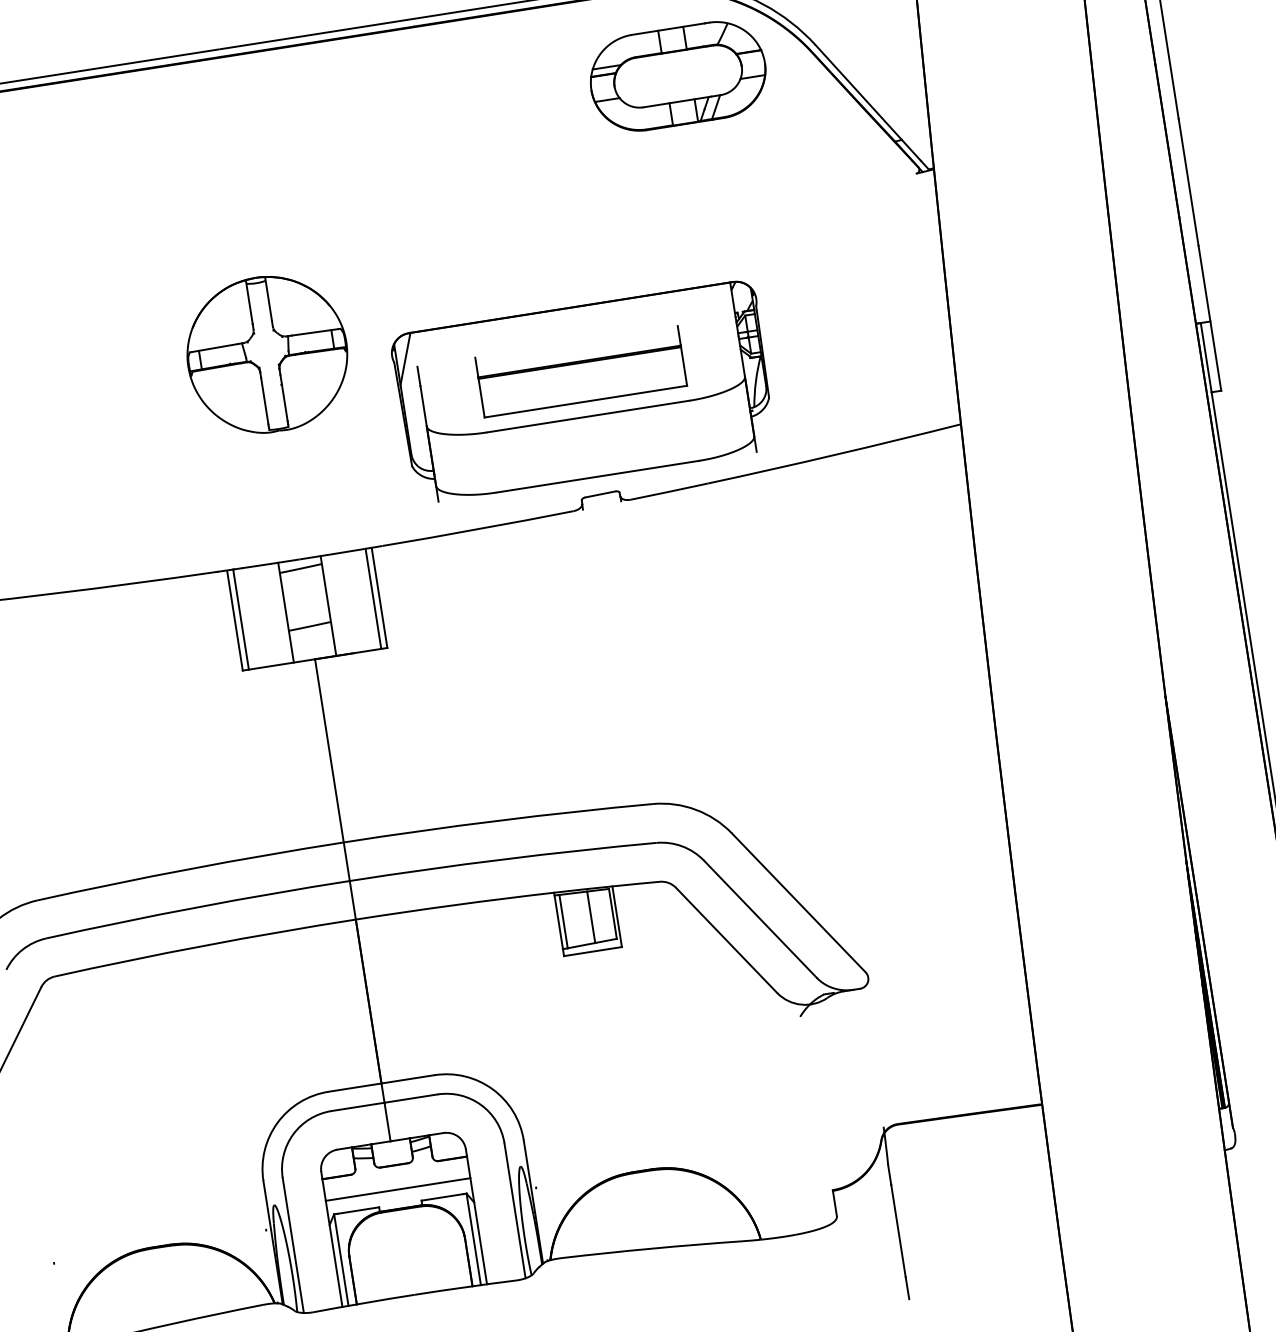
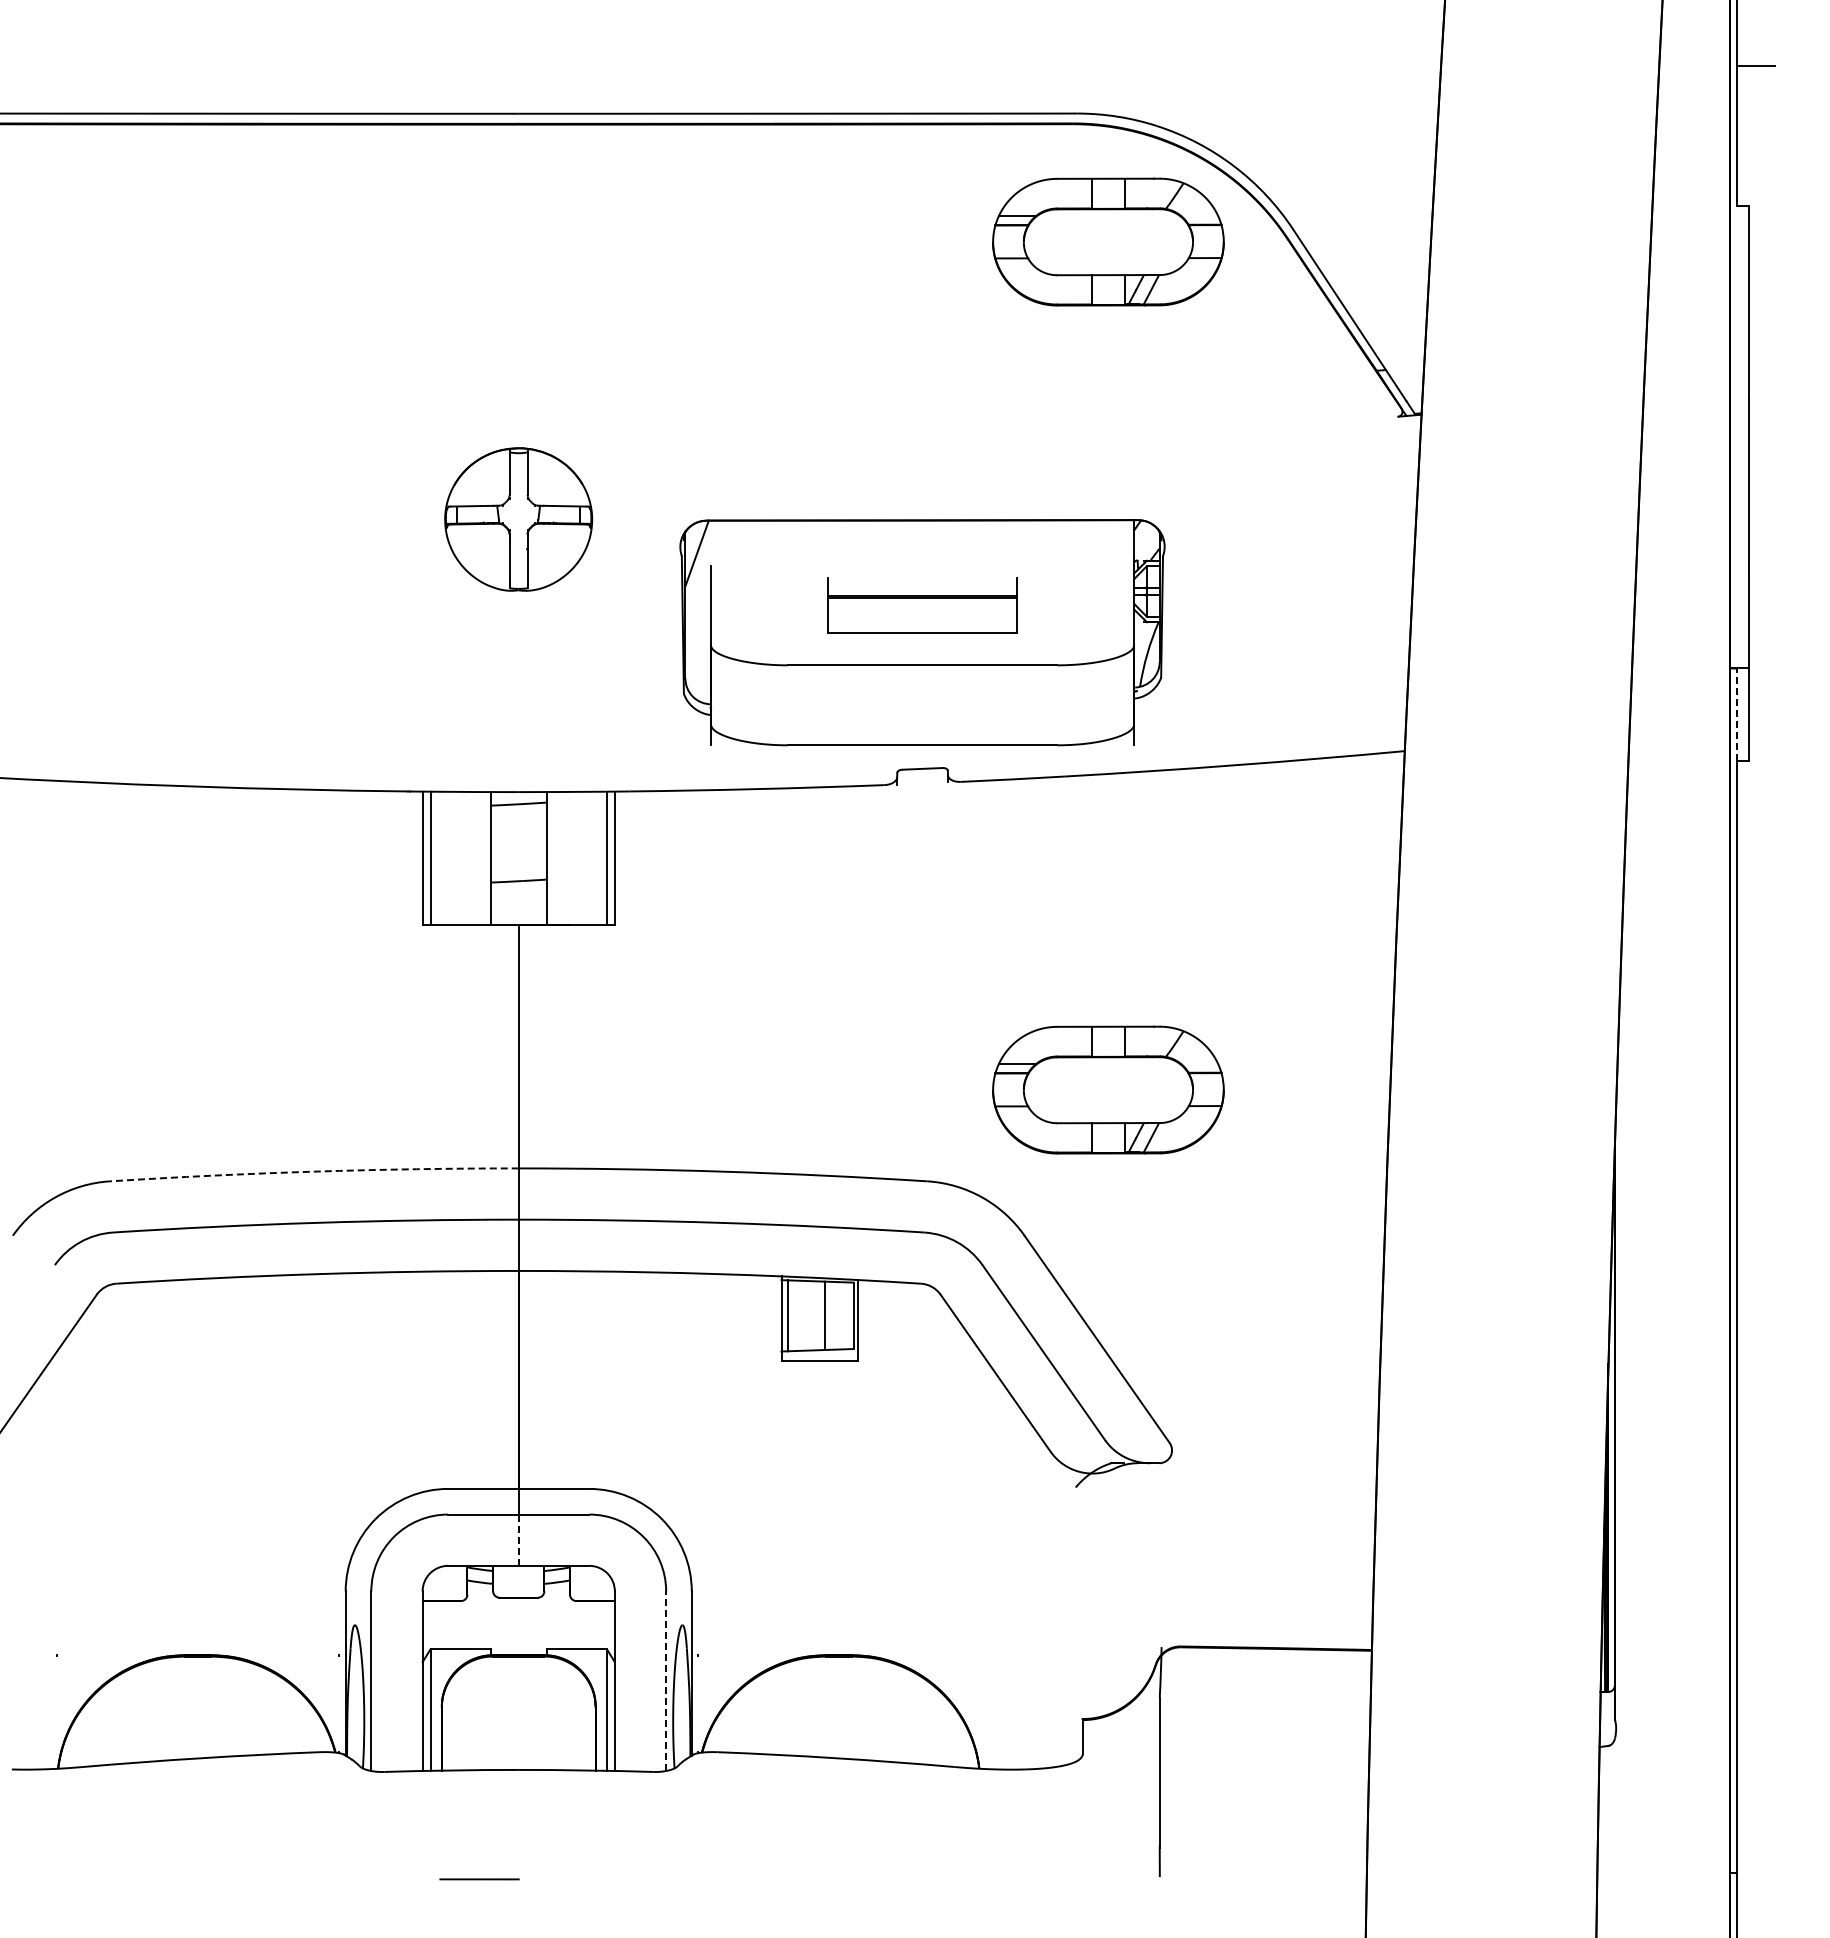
part: (267, 354) -> (518, 519), size x0.7
line: (1206, 357) -> (1736, 714), solid -> dashed
part: (581, 371) -> (922, 605), size x0.7
part: (777, 713) -> (1108, 1089), added
arc: (190, 868) -> (314, 1171), solid -> dashed
line: (387, 1122) -> (518, 1540), solid -> dashed
line: (397, 1189) -> (518, 1629), removed
line: (515, 1210) -> (666, 1681), solid -> dashed

